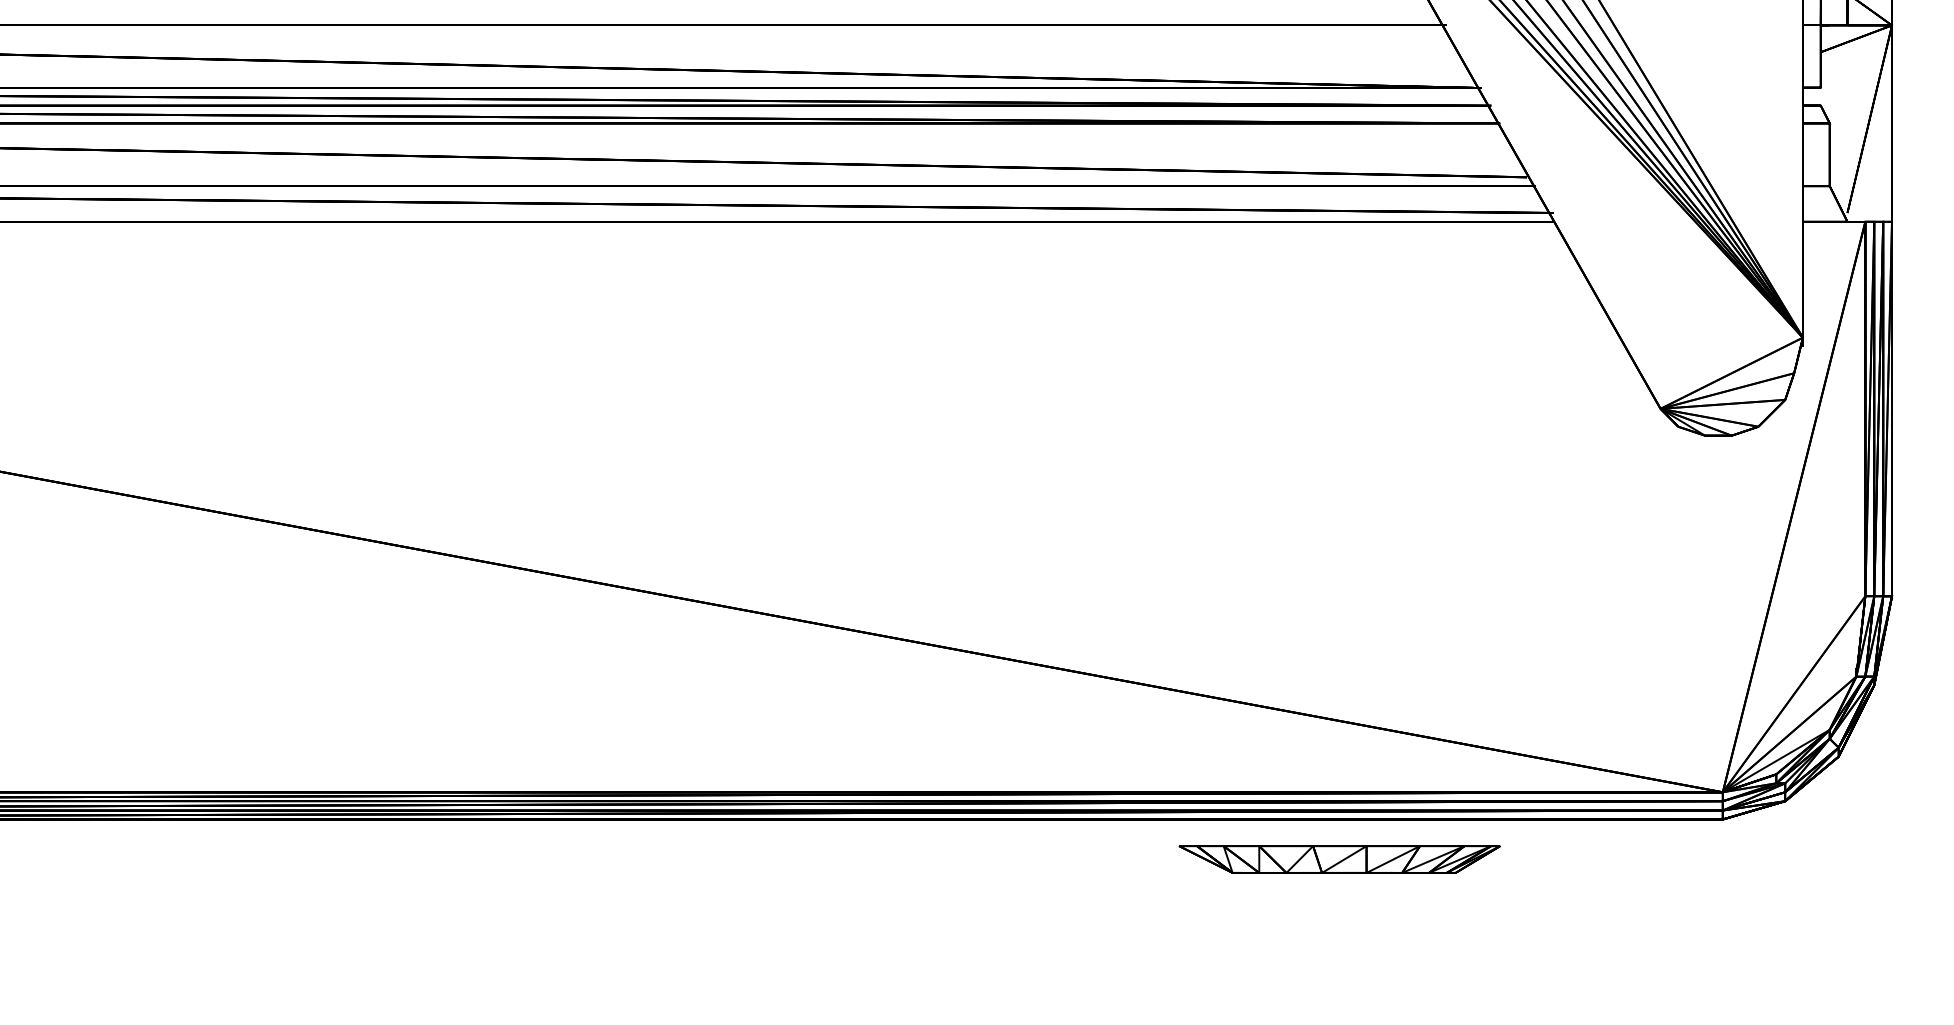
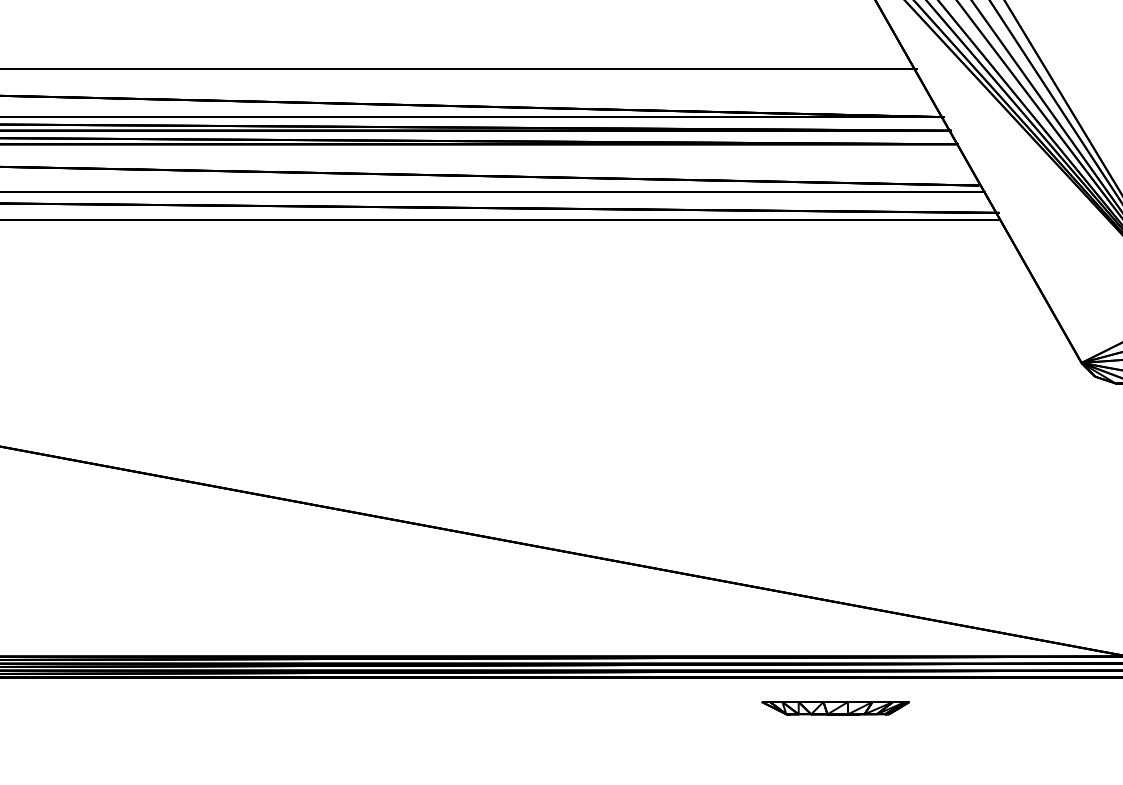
part: (1339, 859) -> (835, 708), size x0.6

